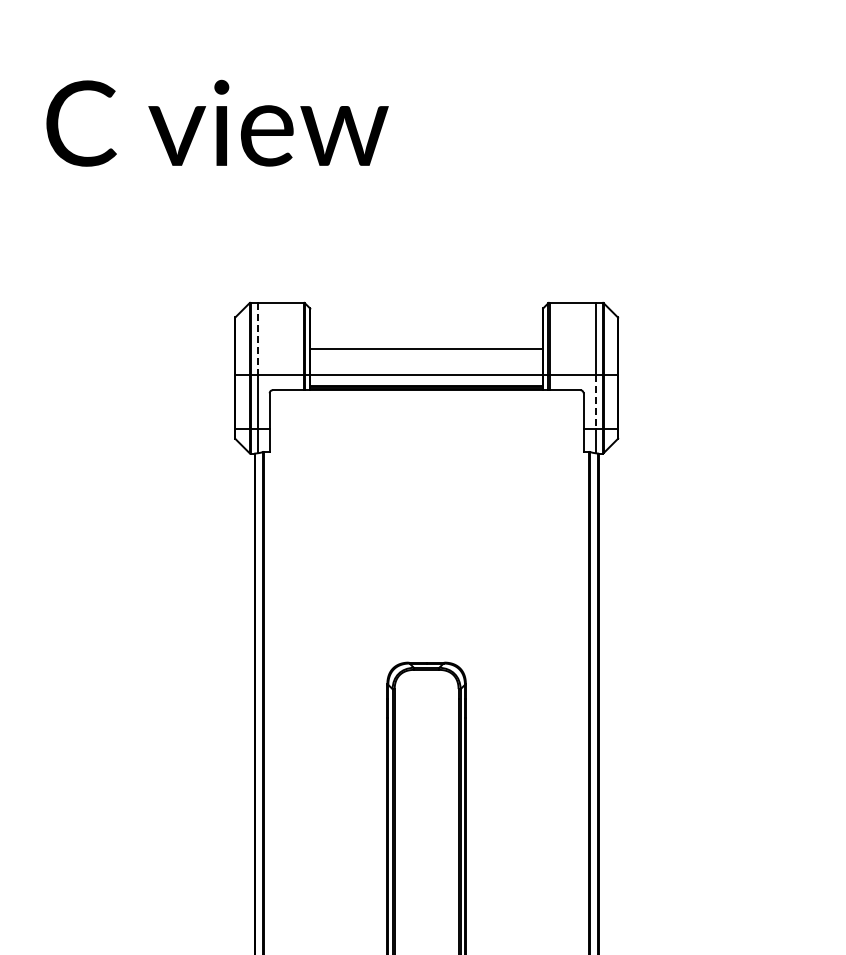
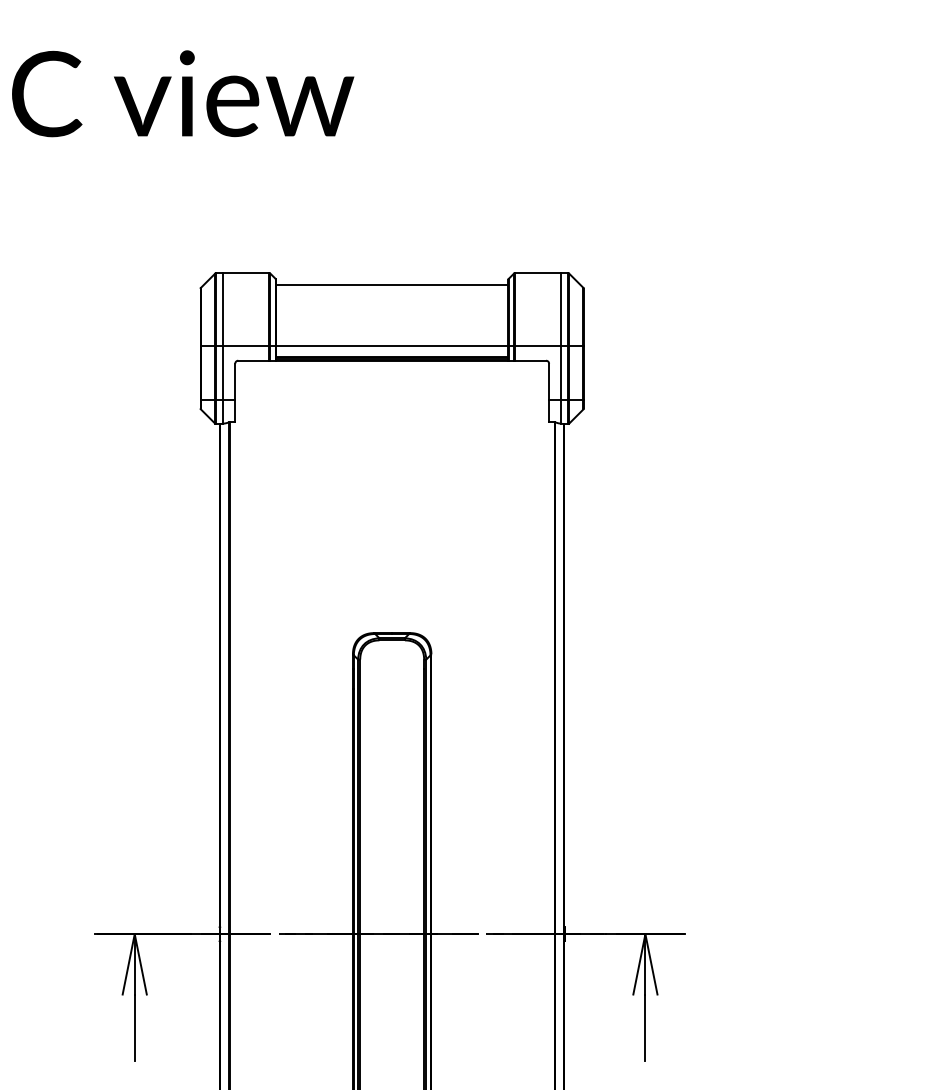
line: (257, 339) -> (223, 309), dashed -> solid
line: (425, 349) -> (391, 285), moved
line: (595, 403) -> (561, 373), dashed -> solid

